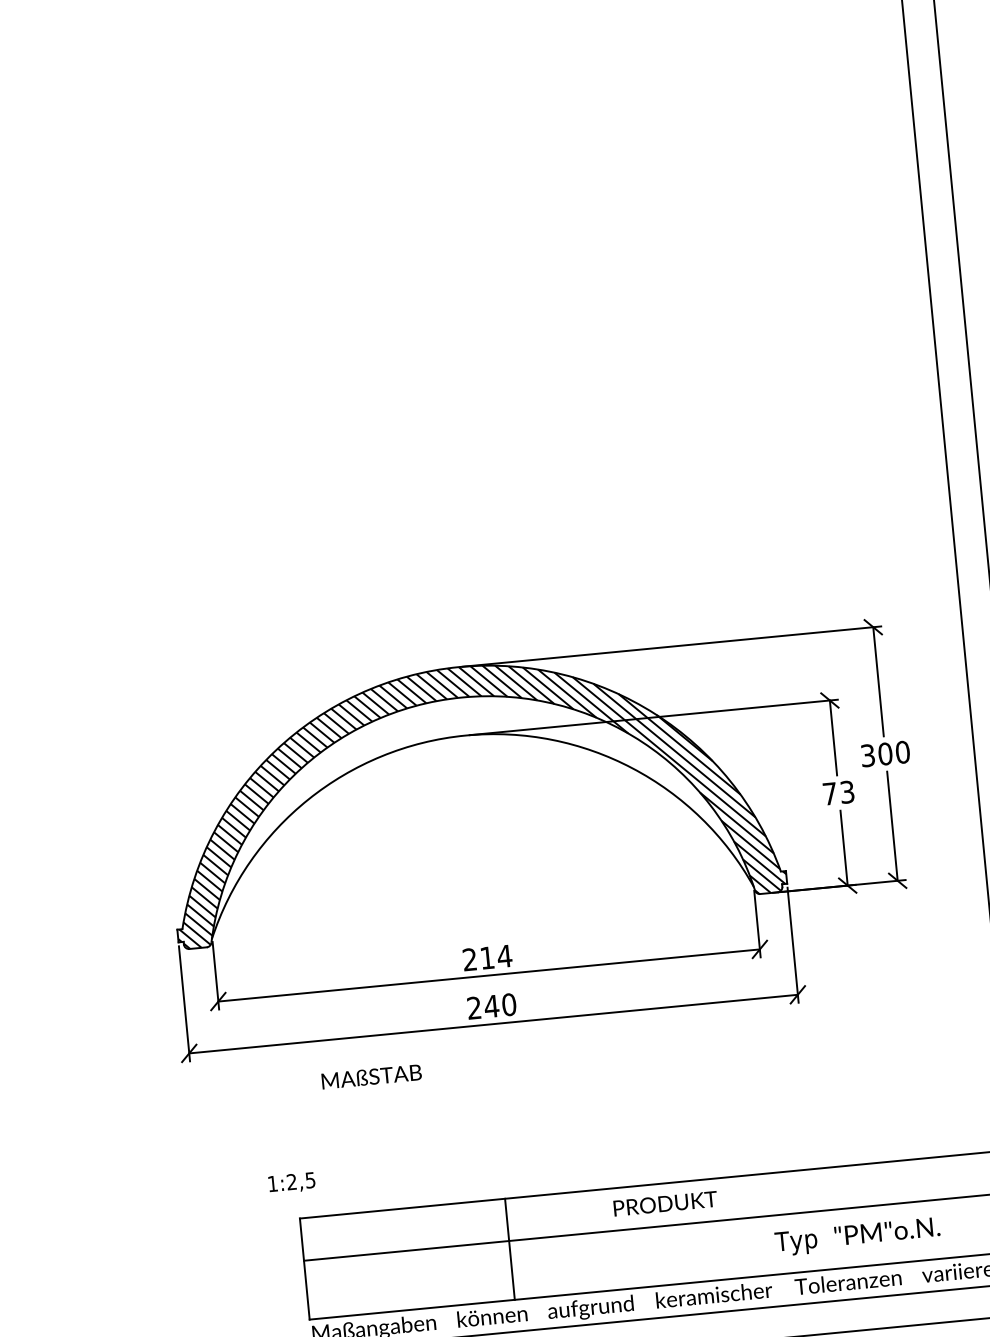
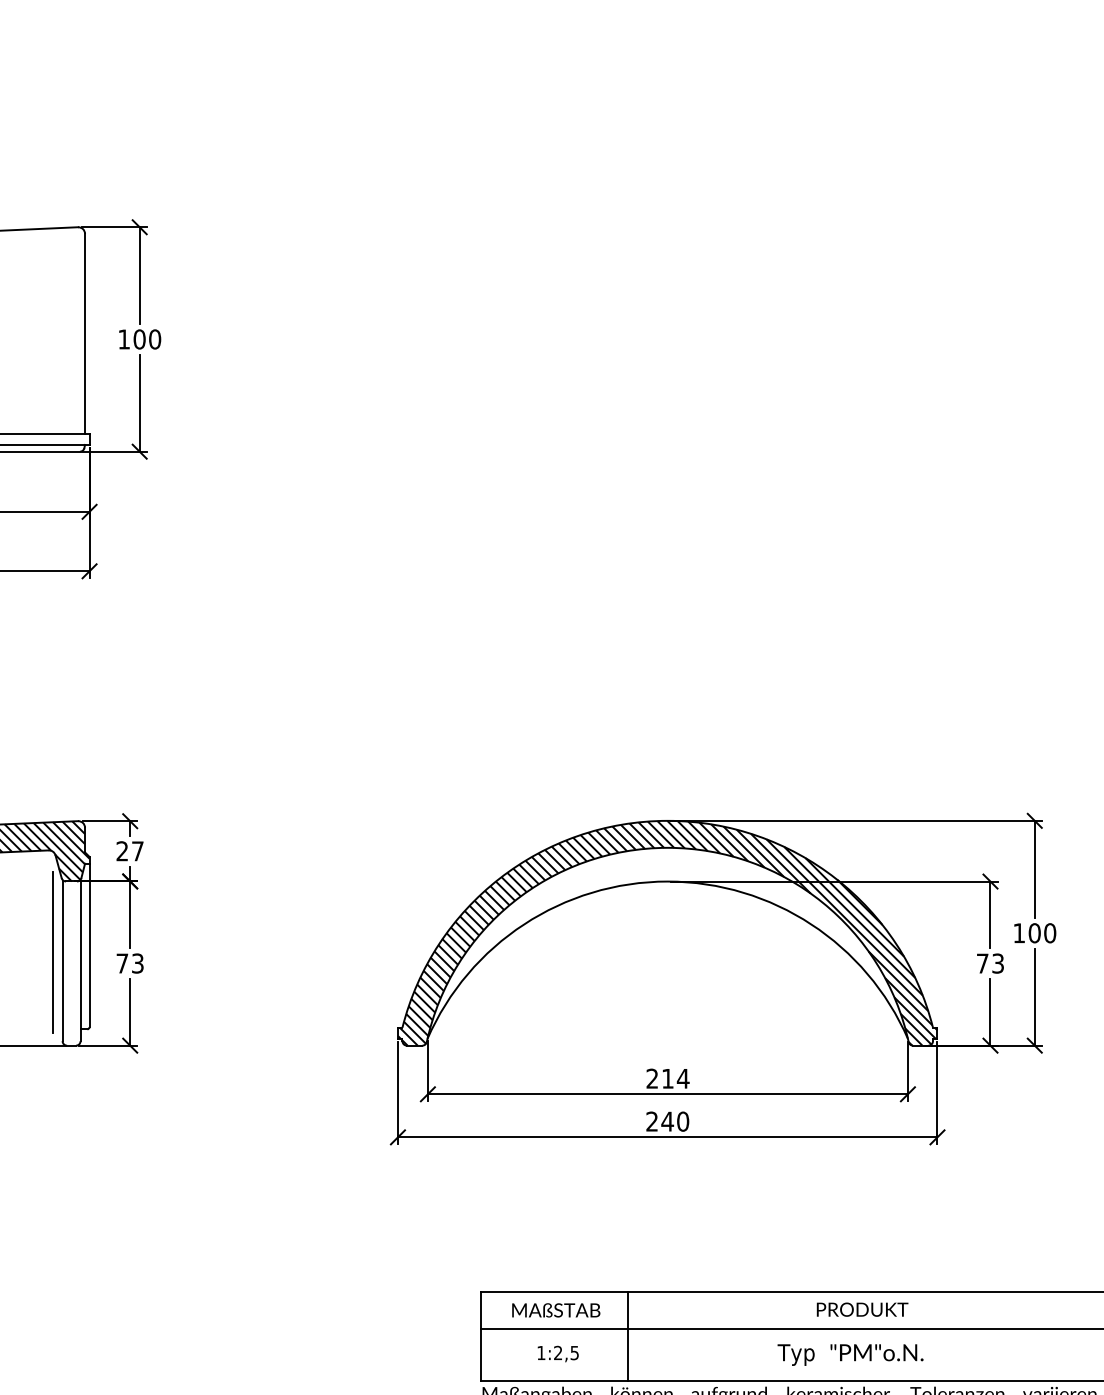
text: (868, 755) -> (1019, 933), 300 -> 100
text: (372, 1076) -> (556, 1310), moved
text: (291, 1182) -> (557, 1353), moved
text: (665, 1203) -> (862, 1309), moved
text: (857, 1236) -> (850, 1354), moved
line: (510, 1249) -> (628, 1336), moved

